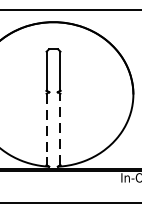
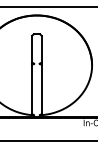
line: (47, 129) -> (32, 89), dashed -> solid
line: (60, 129) -> (41, 89), dashed -> solid

